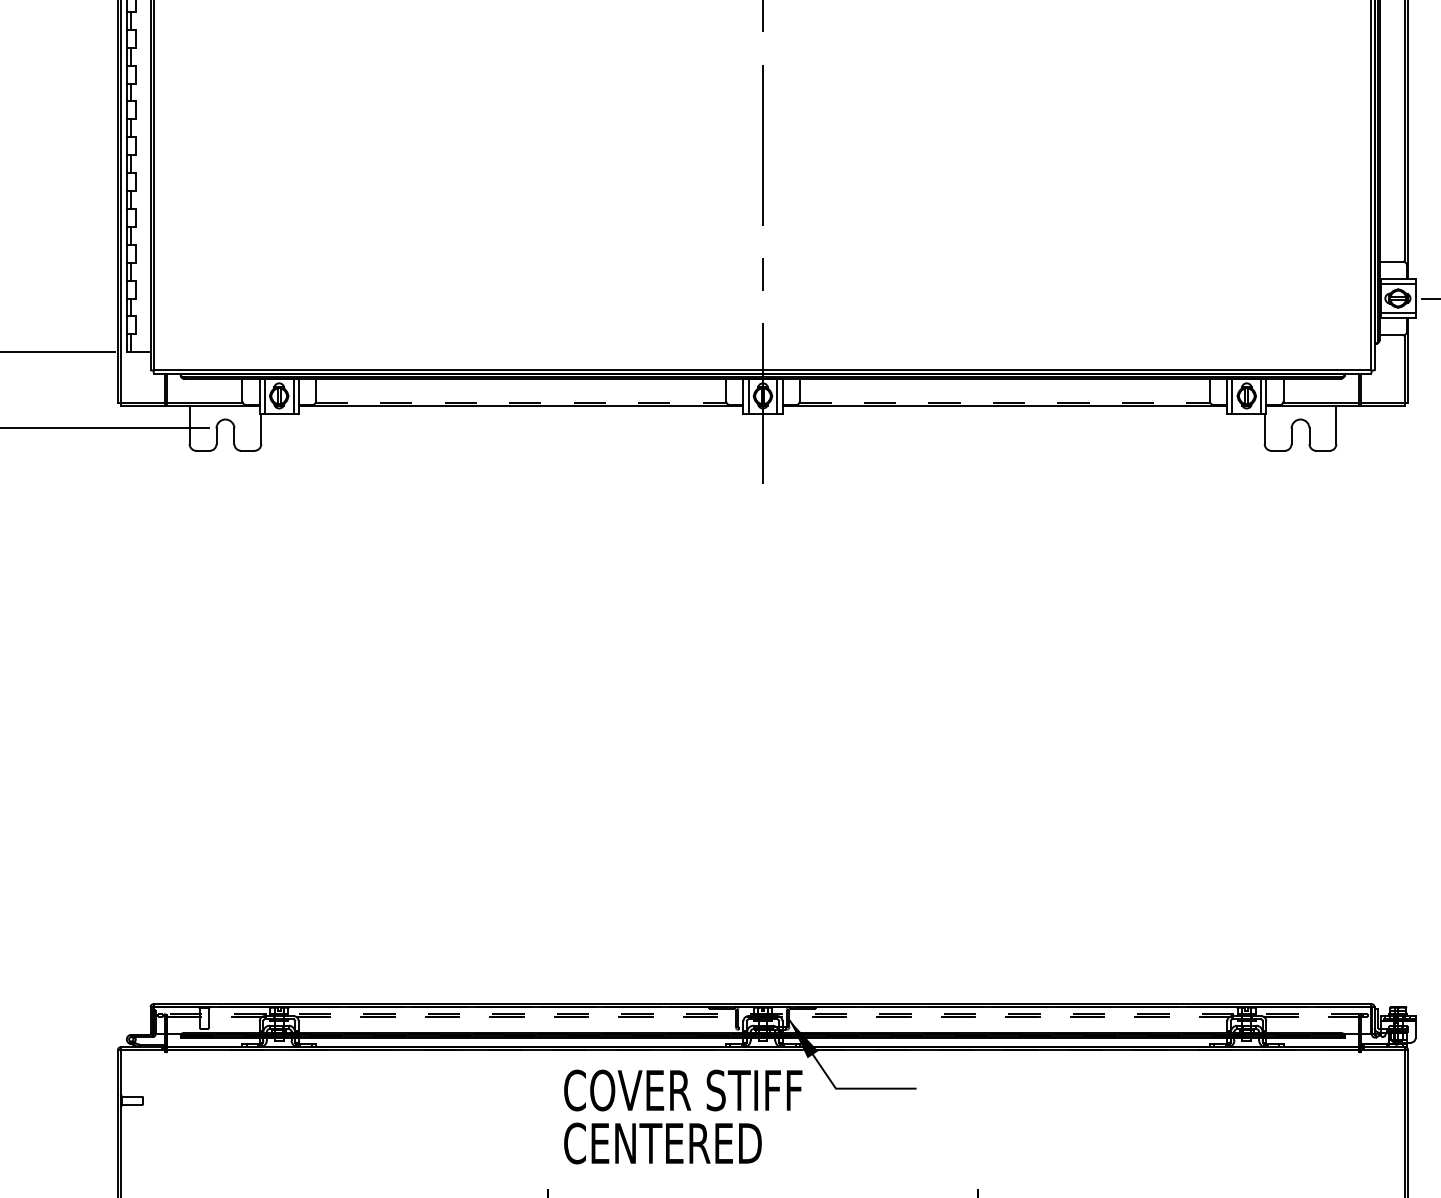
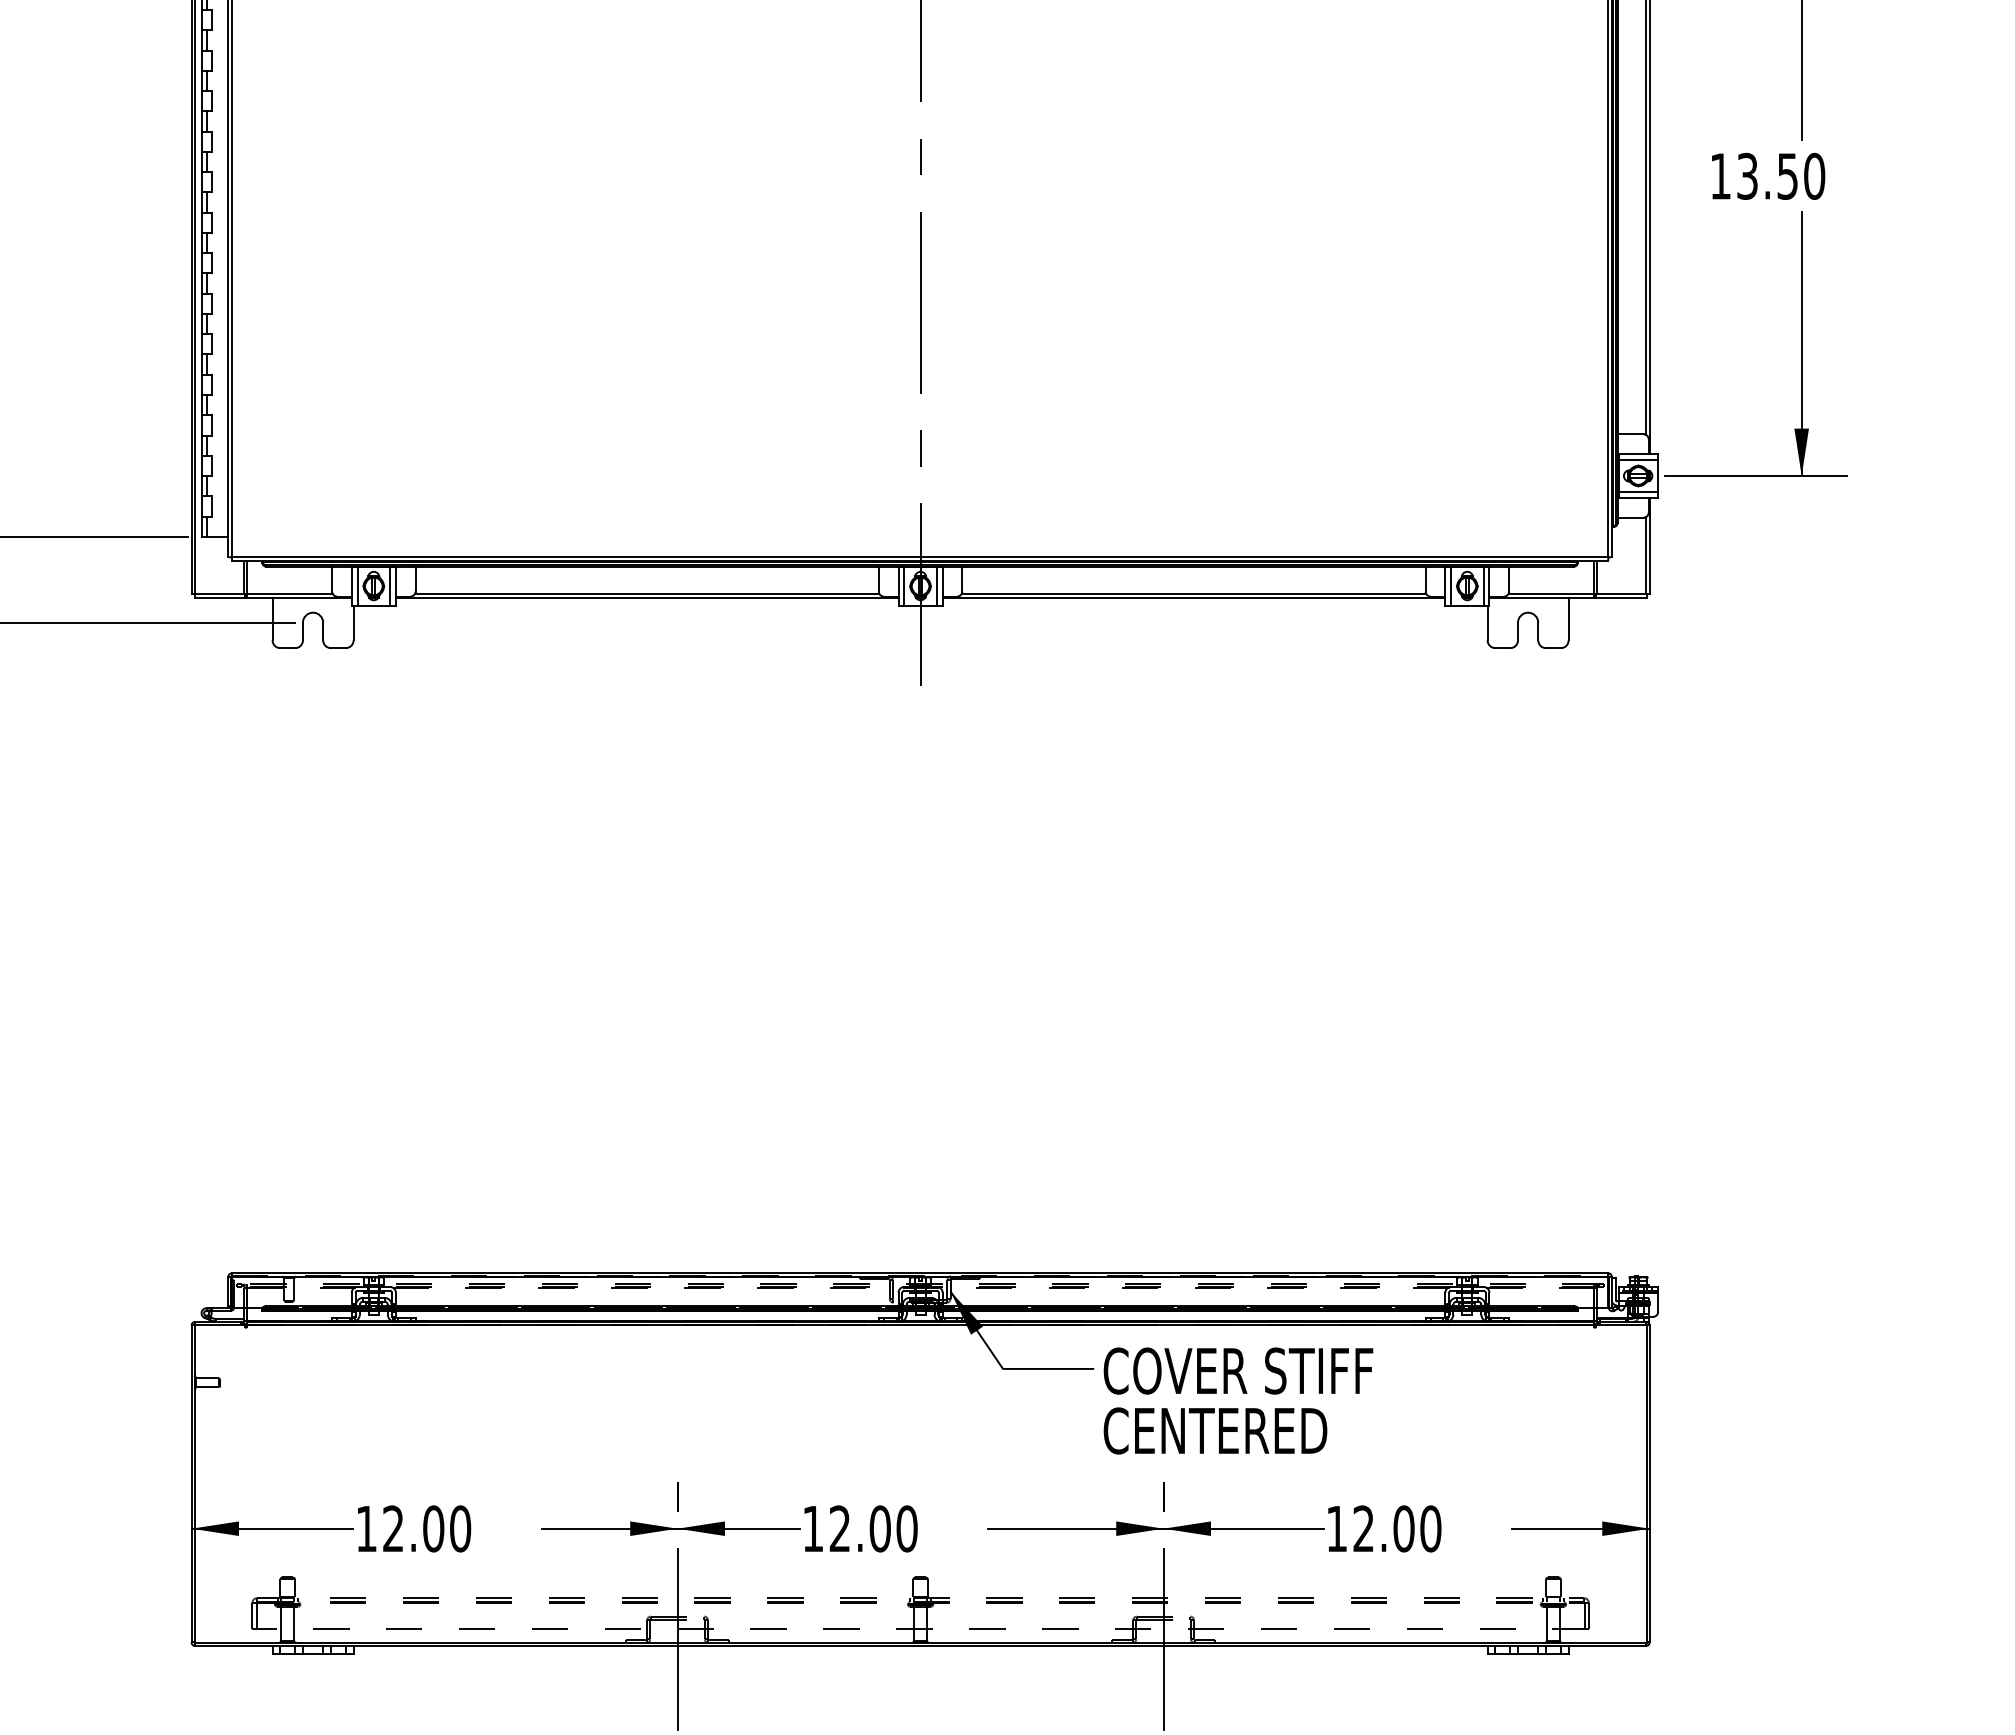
line: (521, 402) -> (647, 593), dashed -> solid
line: (1005, 402) -> (1194, 593), dashed -> solid
text: (683, 1116) -> (1238, 1400), moved

